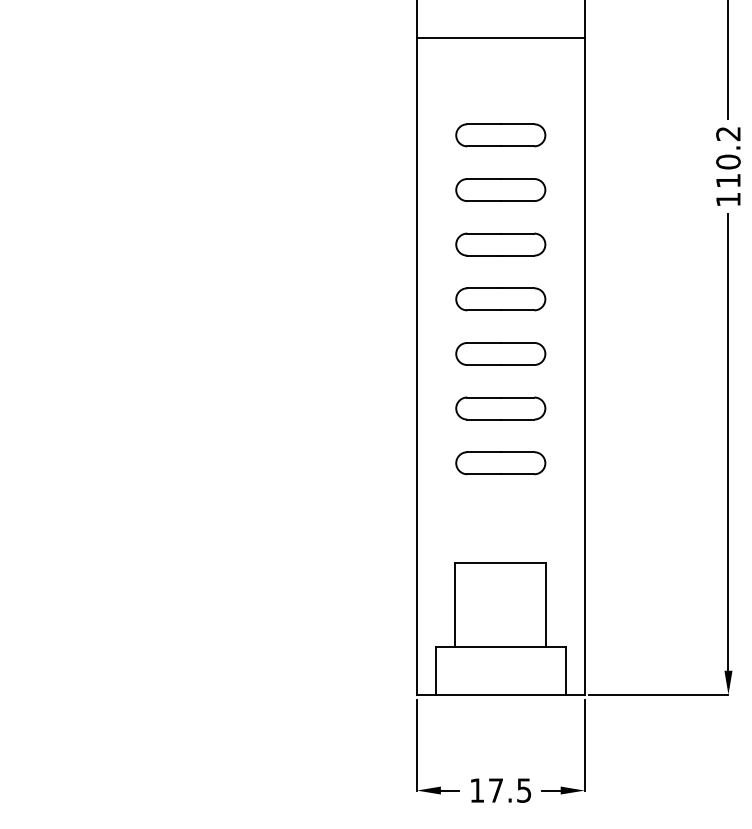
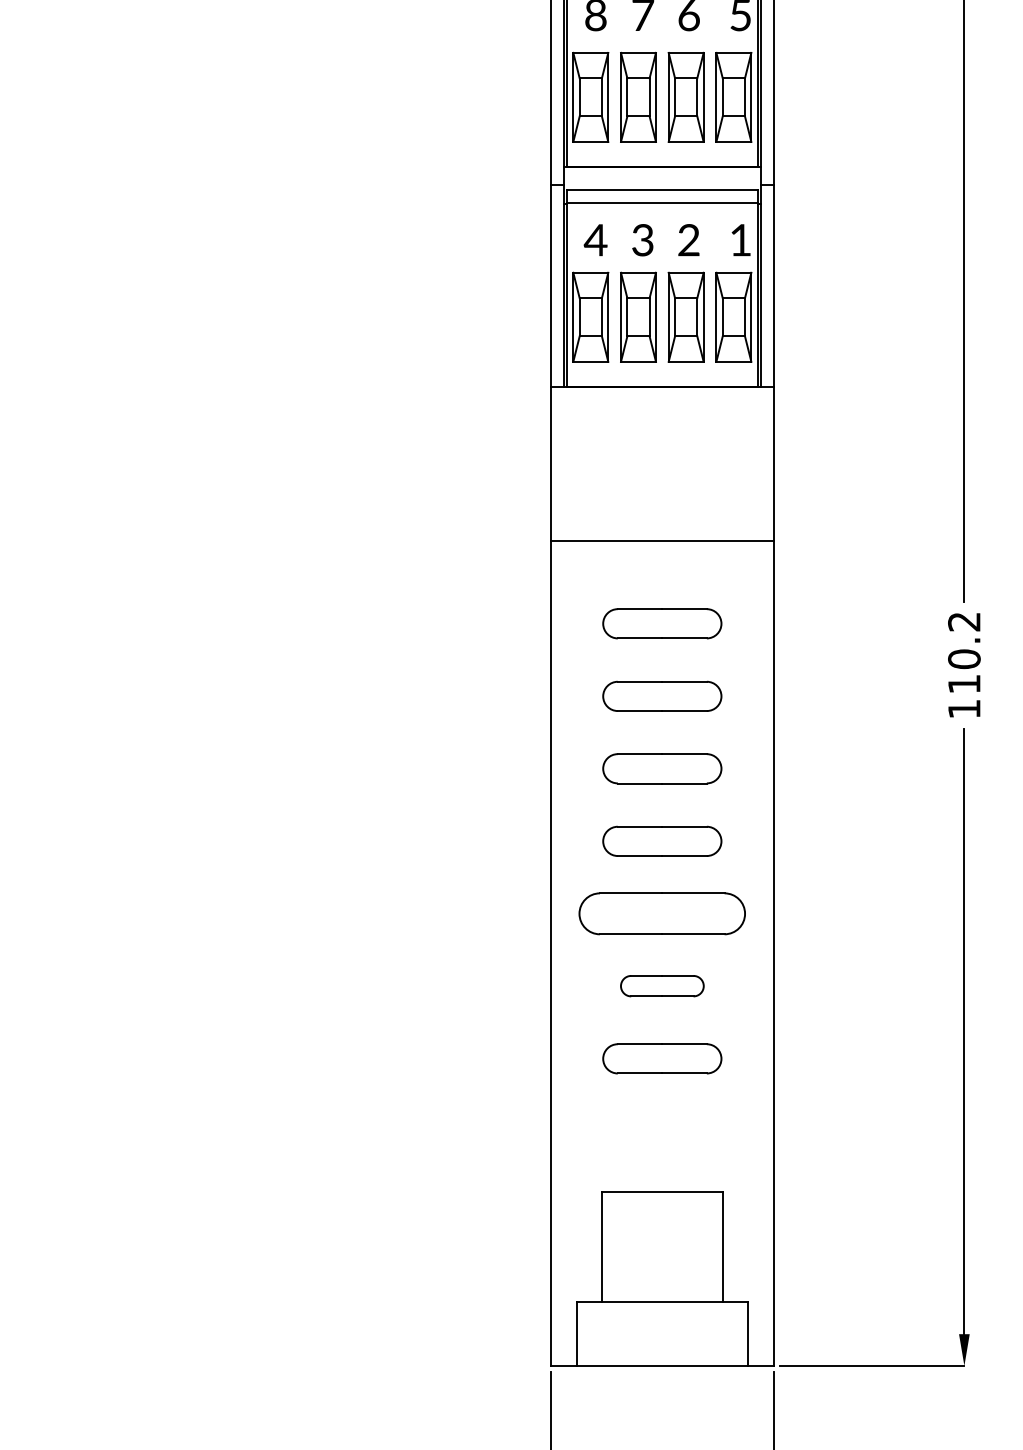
line: (500, 37) -> (662, 540), moved
part: (500, 353) -> (662, 913), size x1.4
part: (500, 407) -> (662, 985), size x0.7

